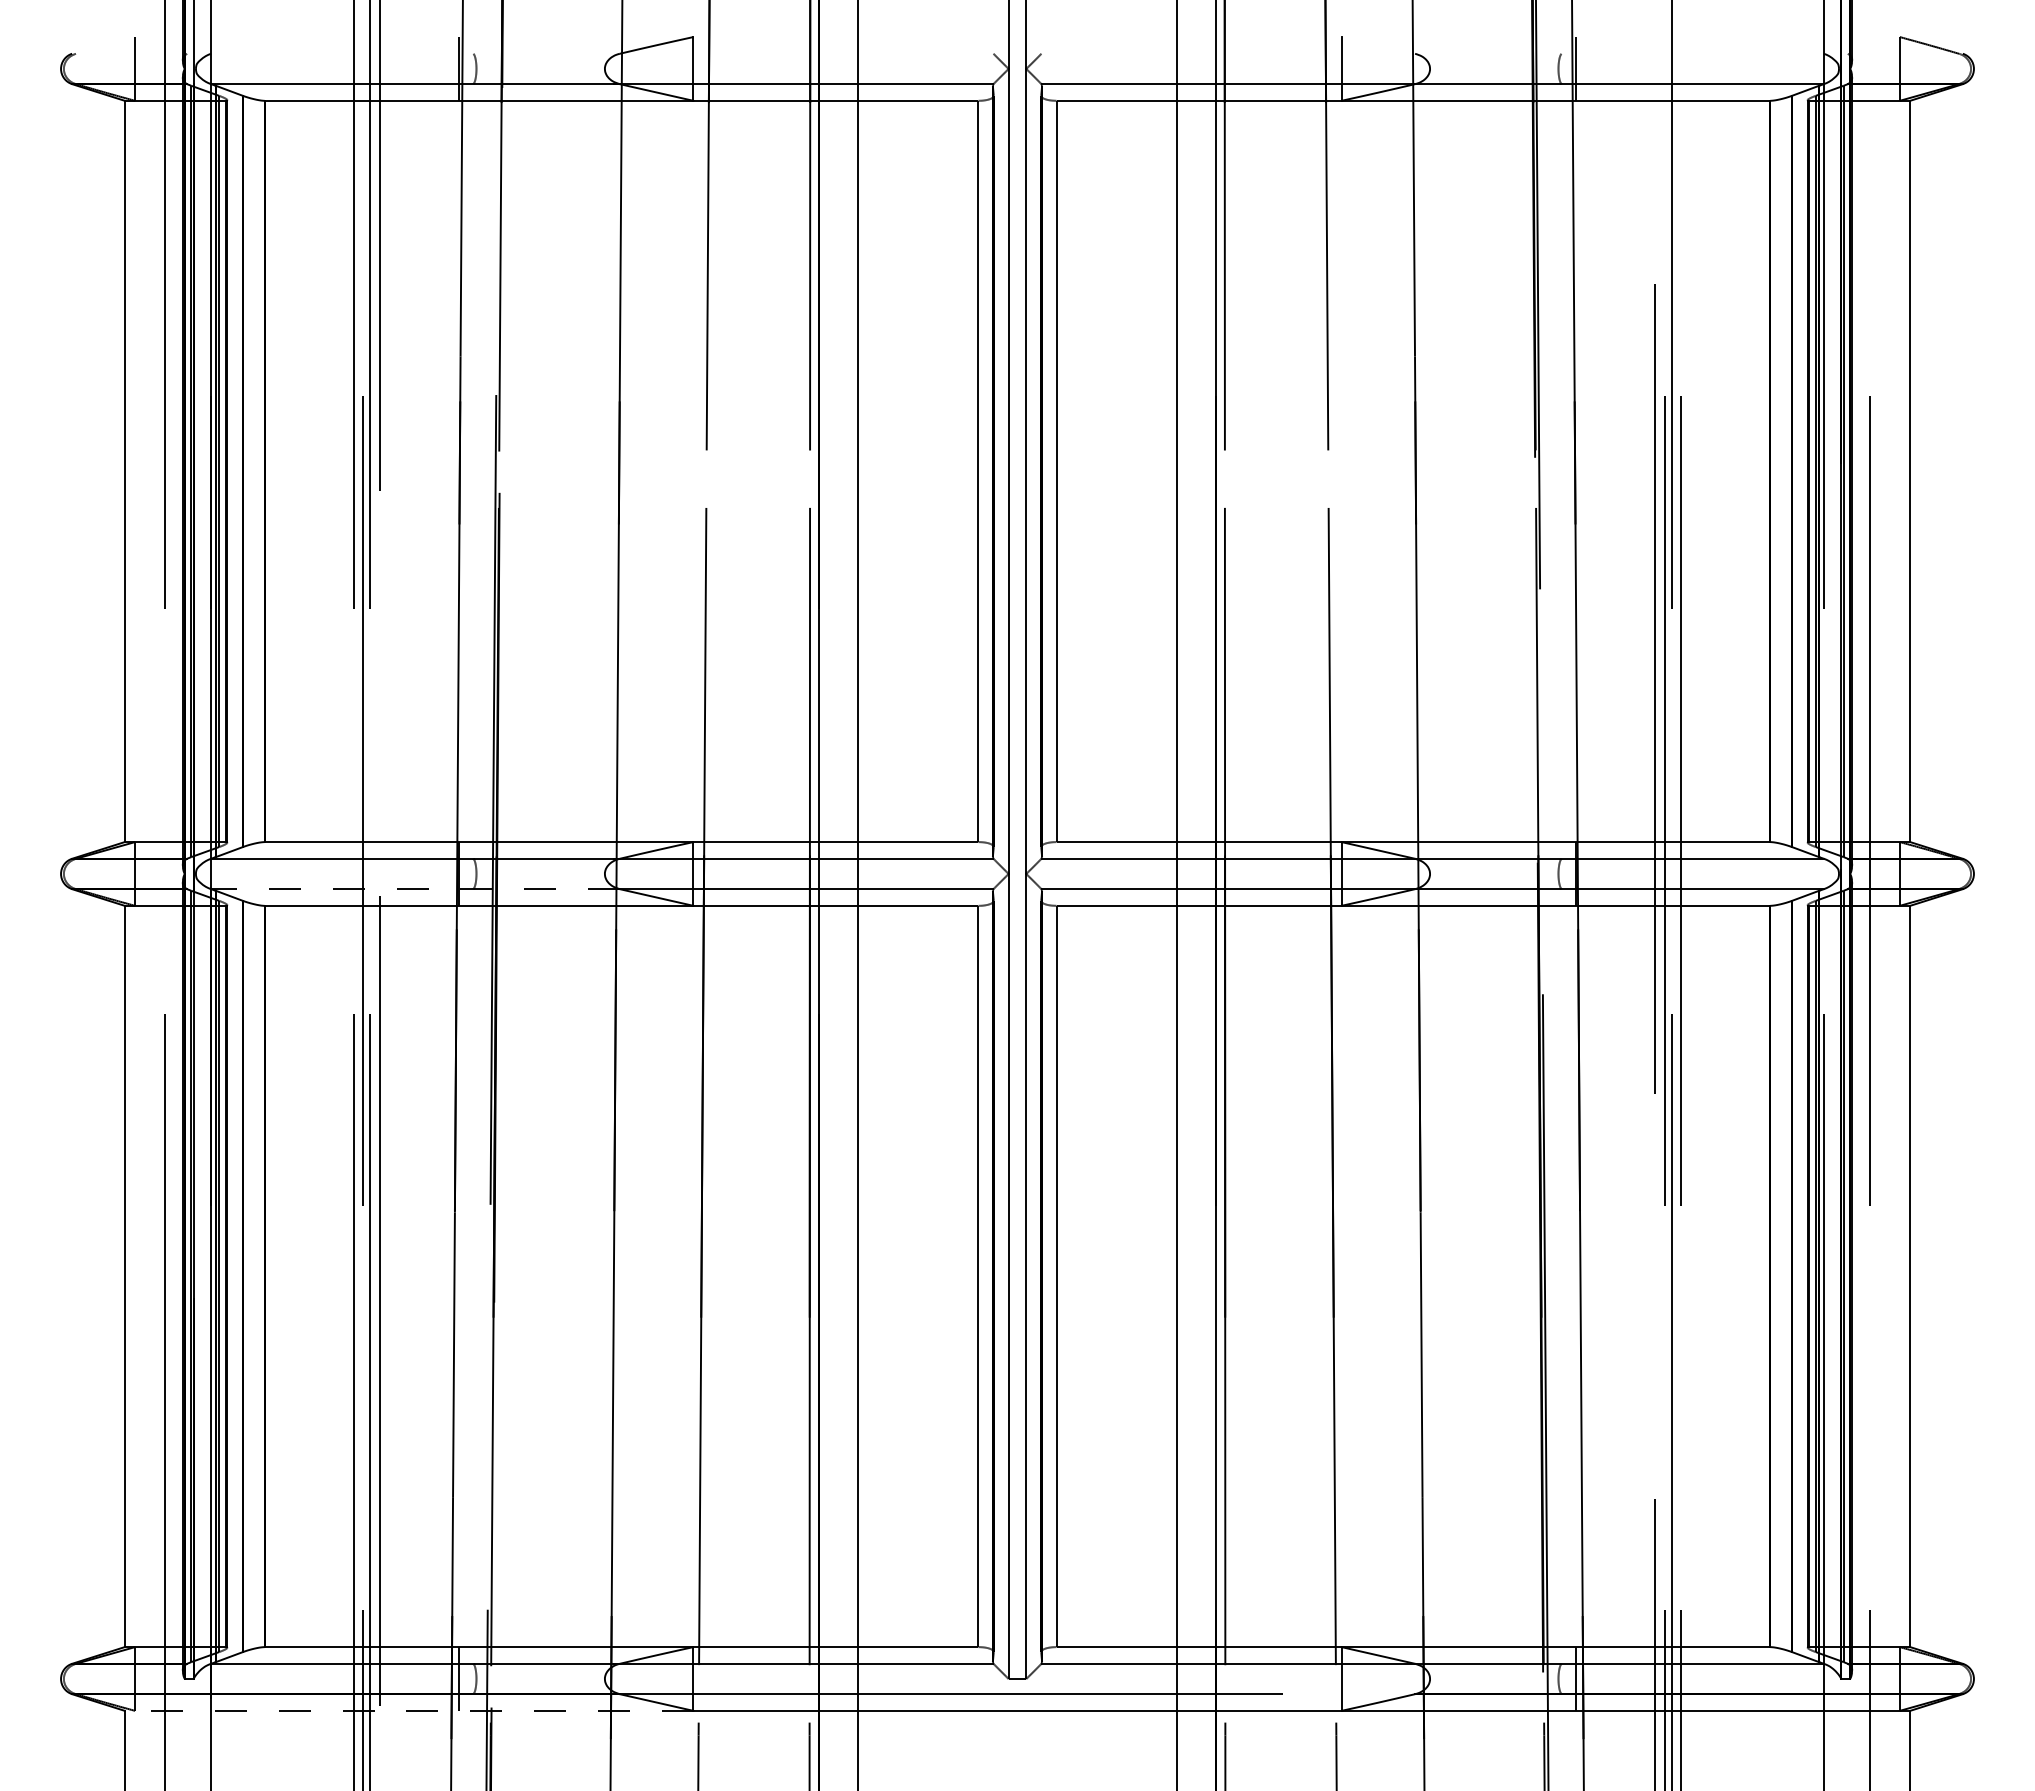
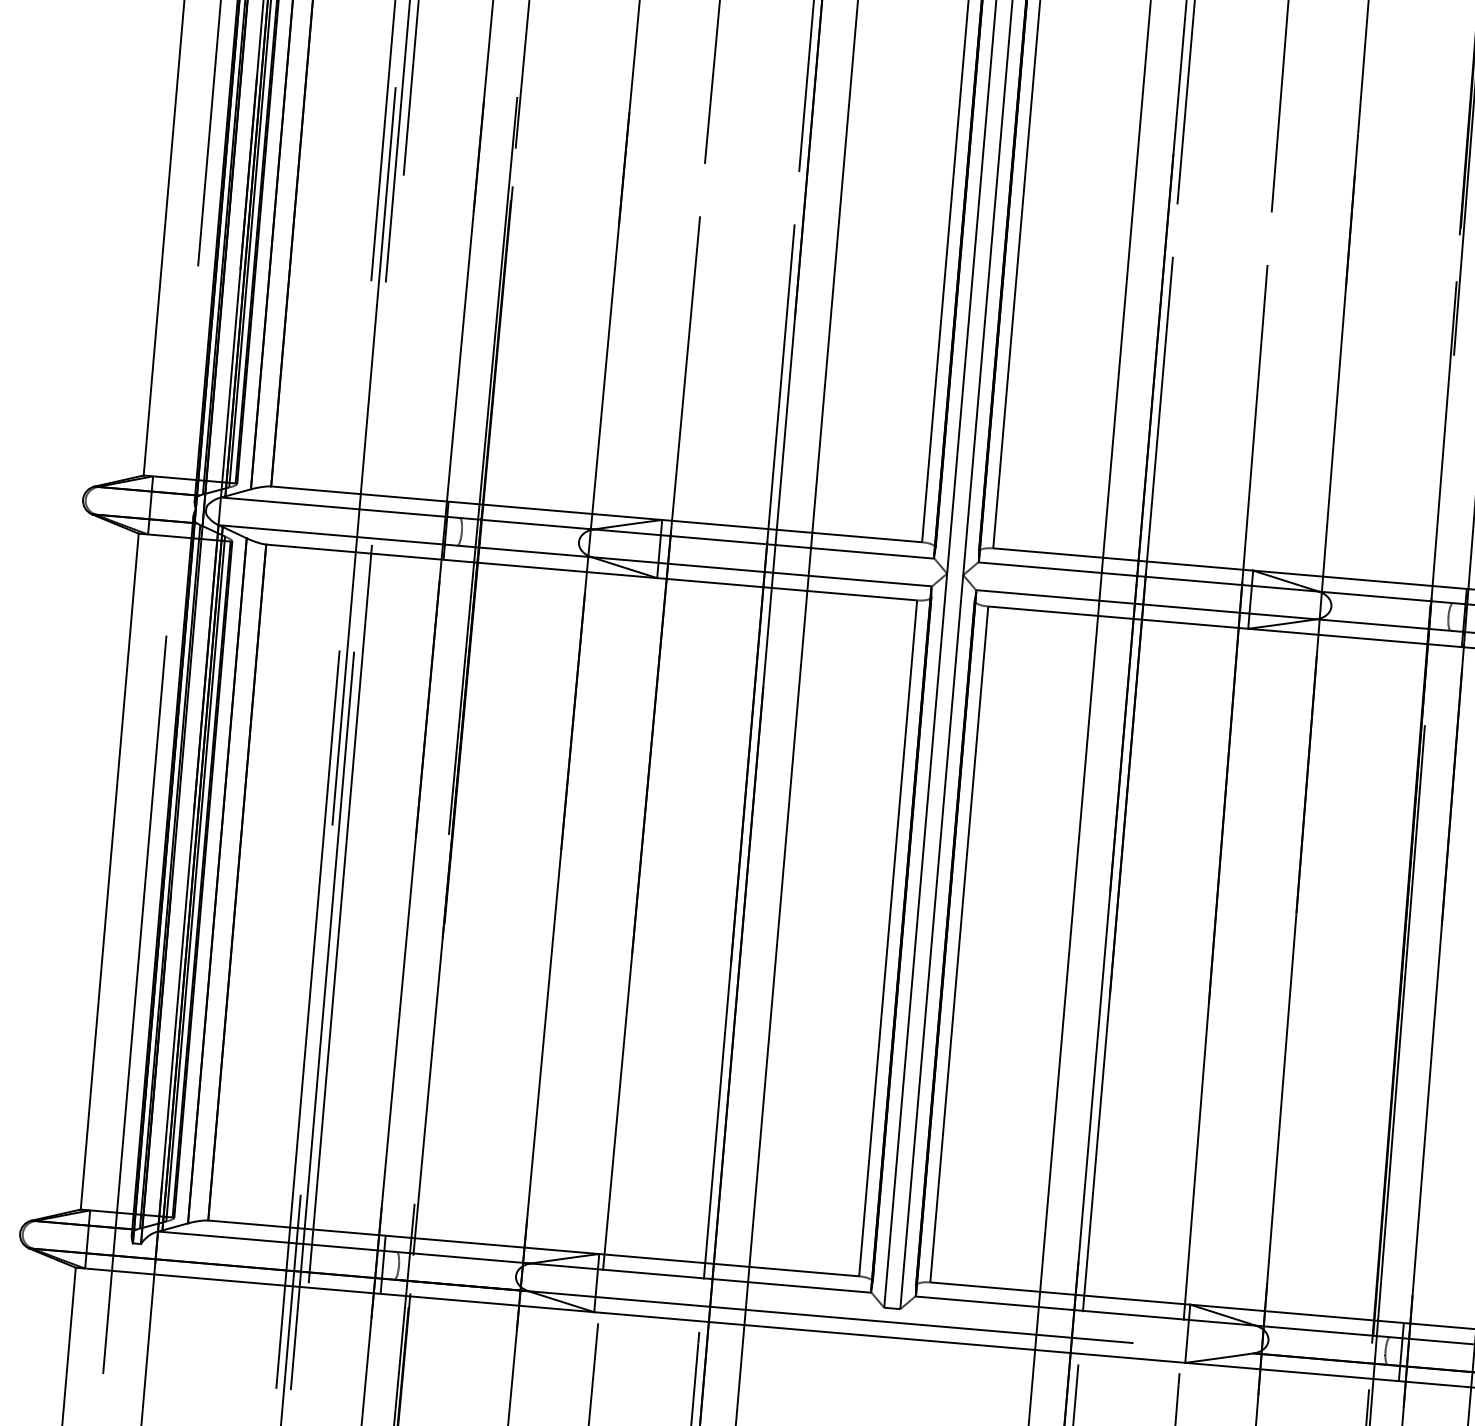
line: (414, 889) -> (404, 541), dashed -> solid
line: (408, 1710) -> (334, 1289), dashed -> solid

